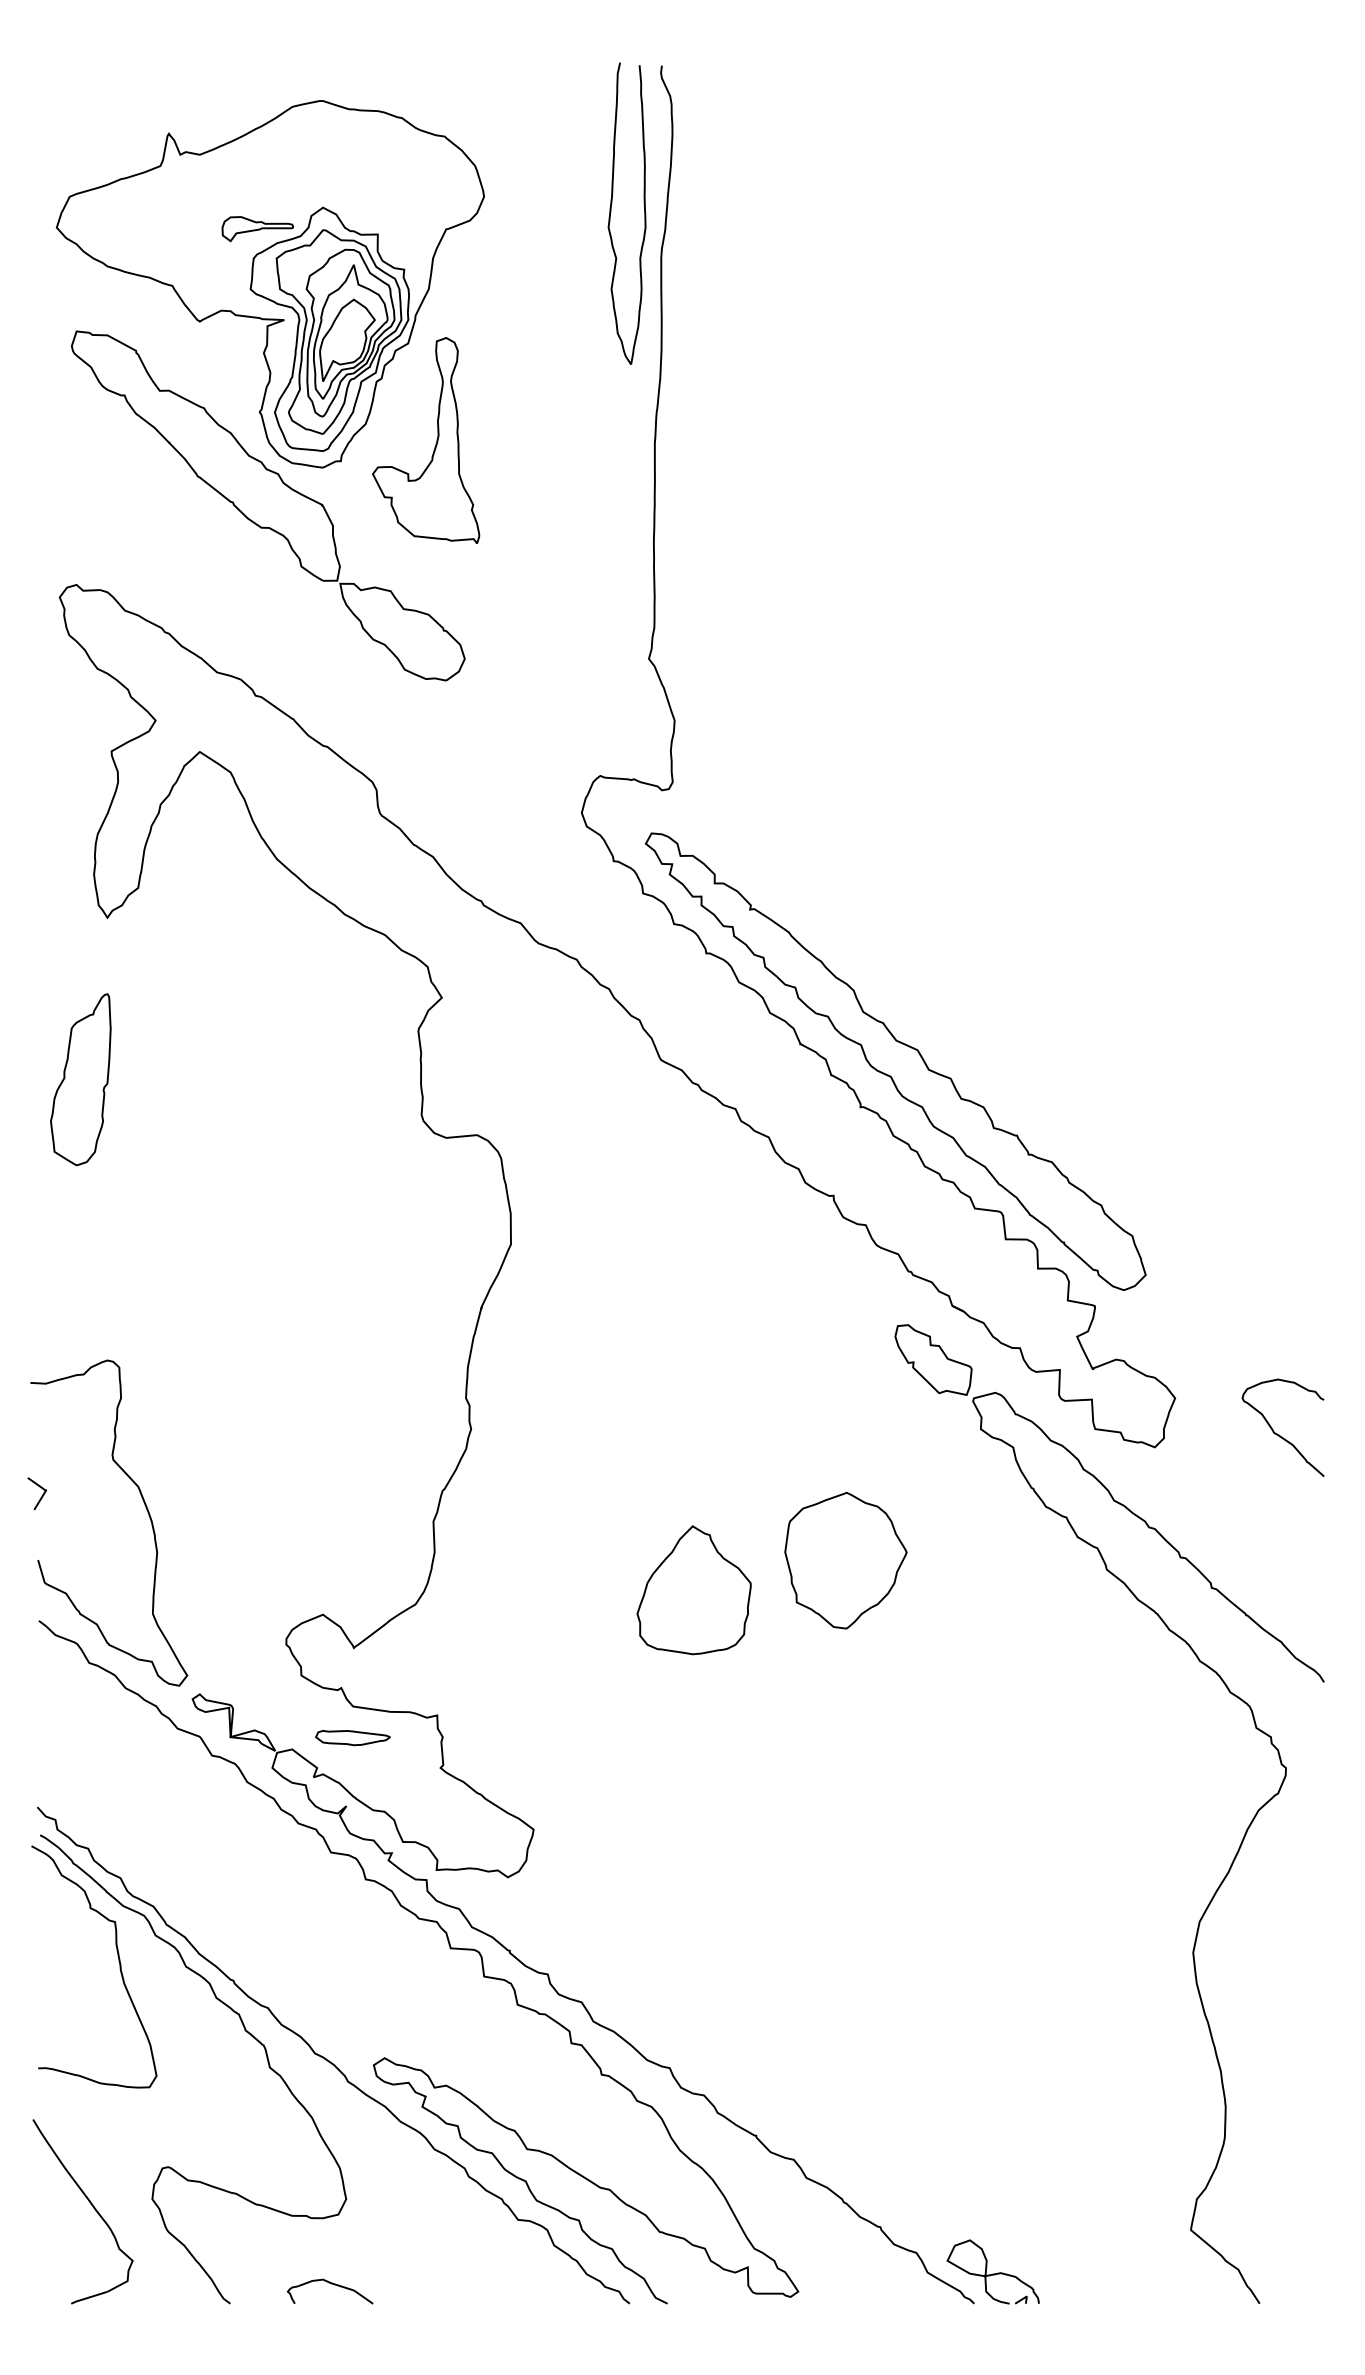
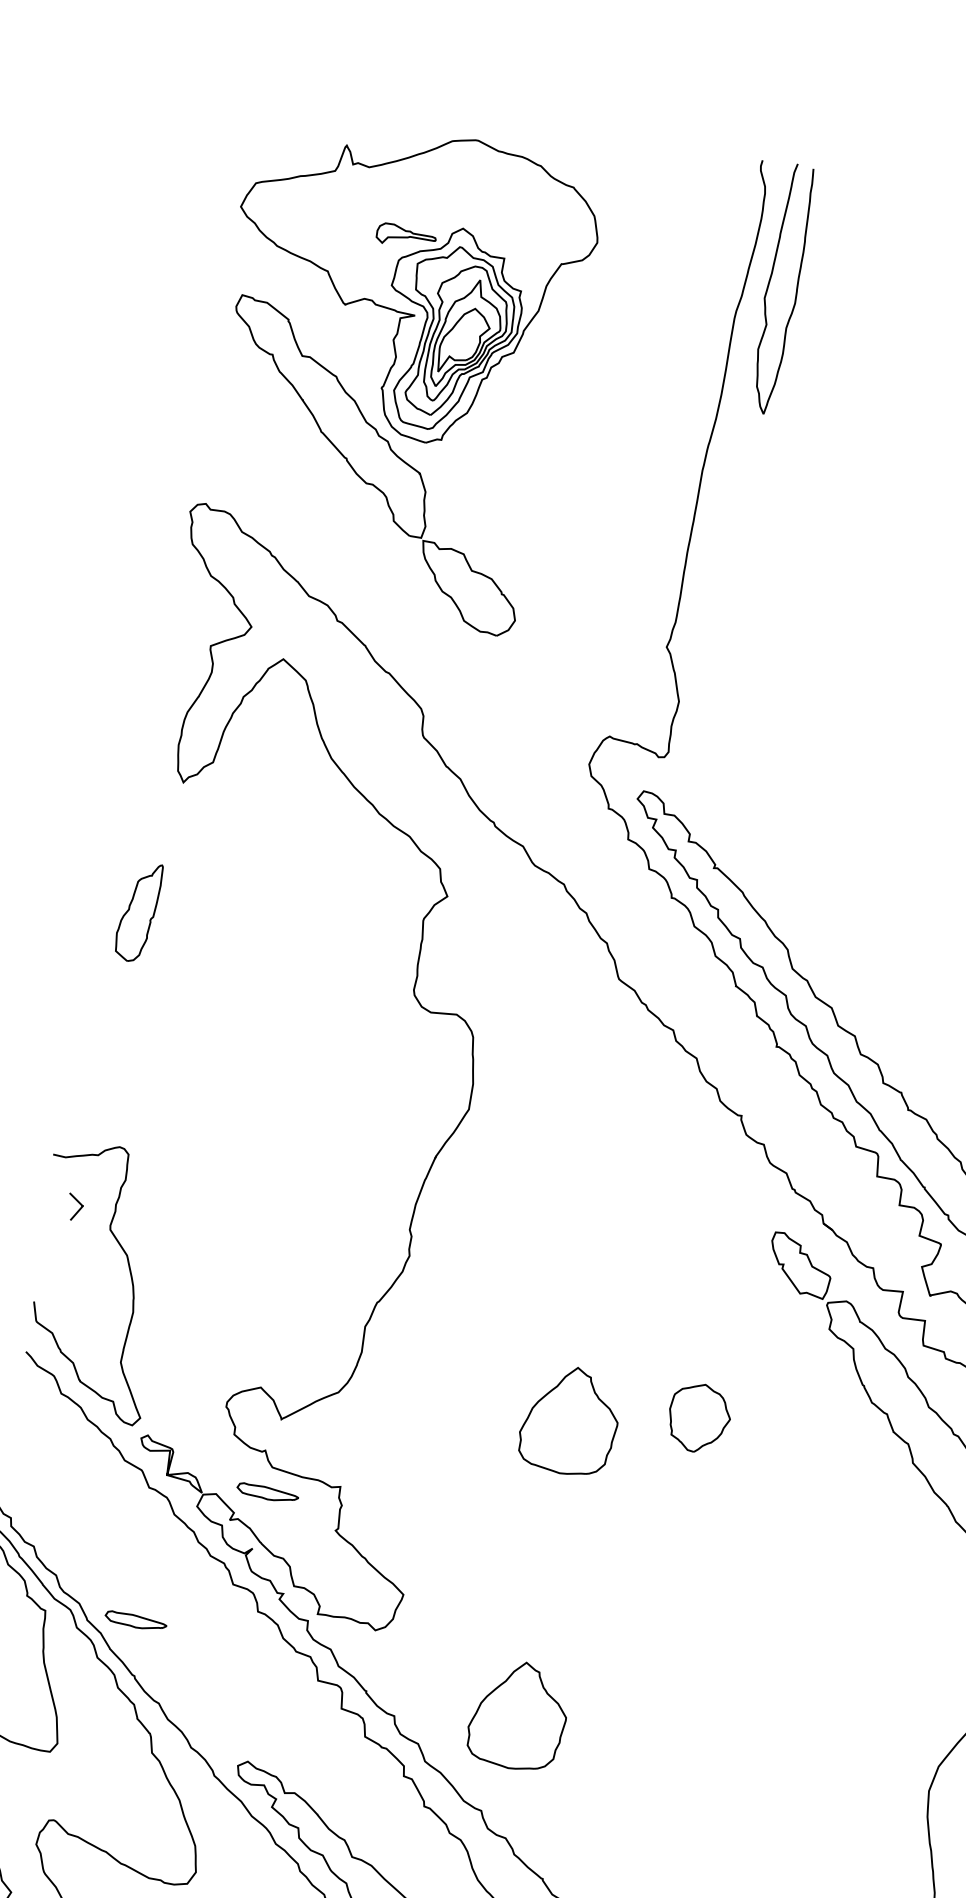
curve: (611, 213) -> (769, 286), moved
part: (435, 443) -> (521, 439), removed
part: (80, 1079) -> (138, 911), size x0.7
curve: (40, 1497) -> (77, 1211), moved
part: (845, 1560) -> (698, 1417), size x0.6
part: (223, 1916) -> (135, 1621), added
part: (693, 1948) -> (518, 1715), added

